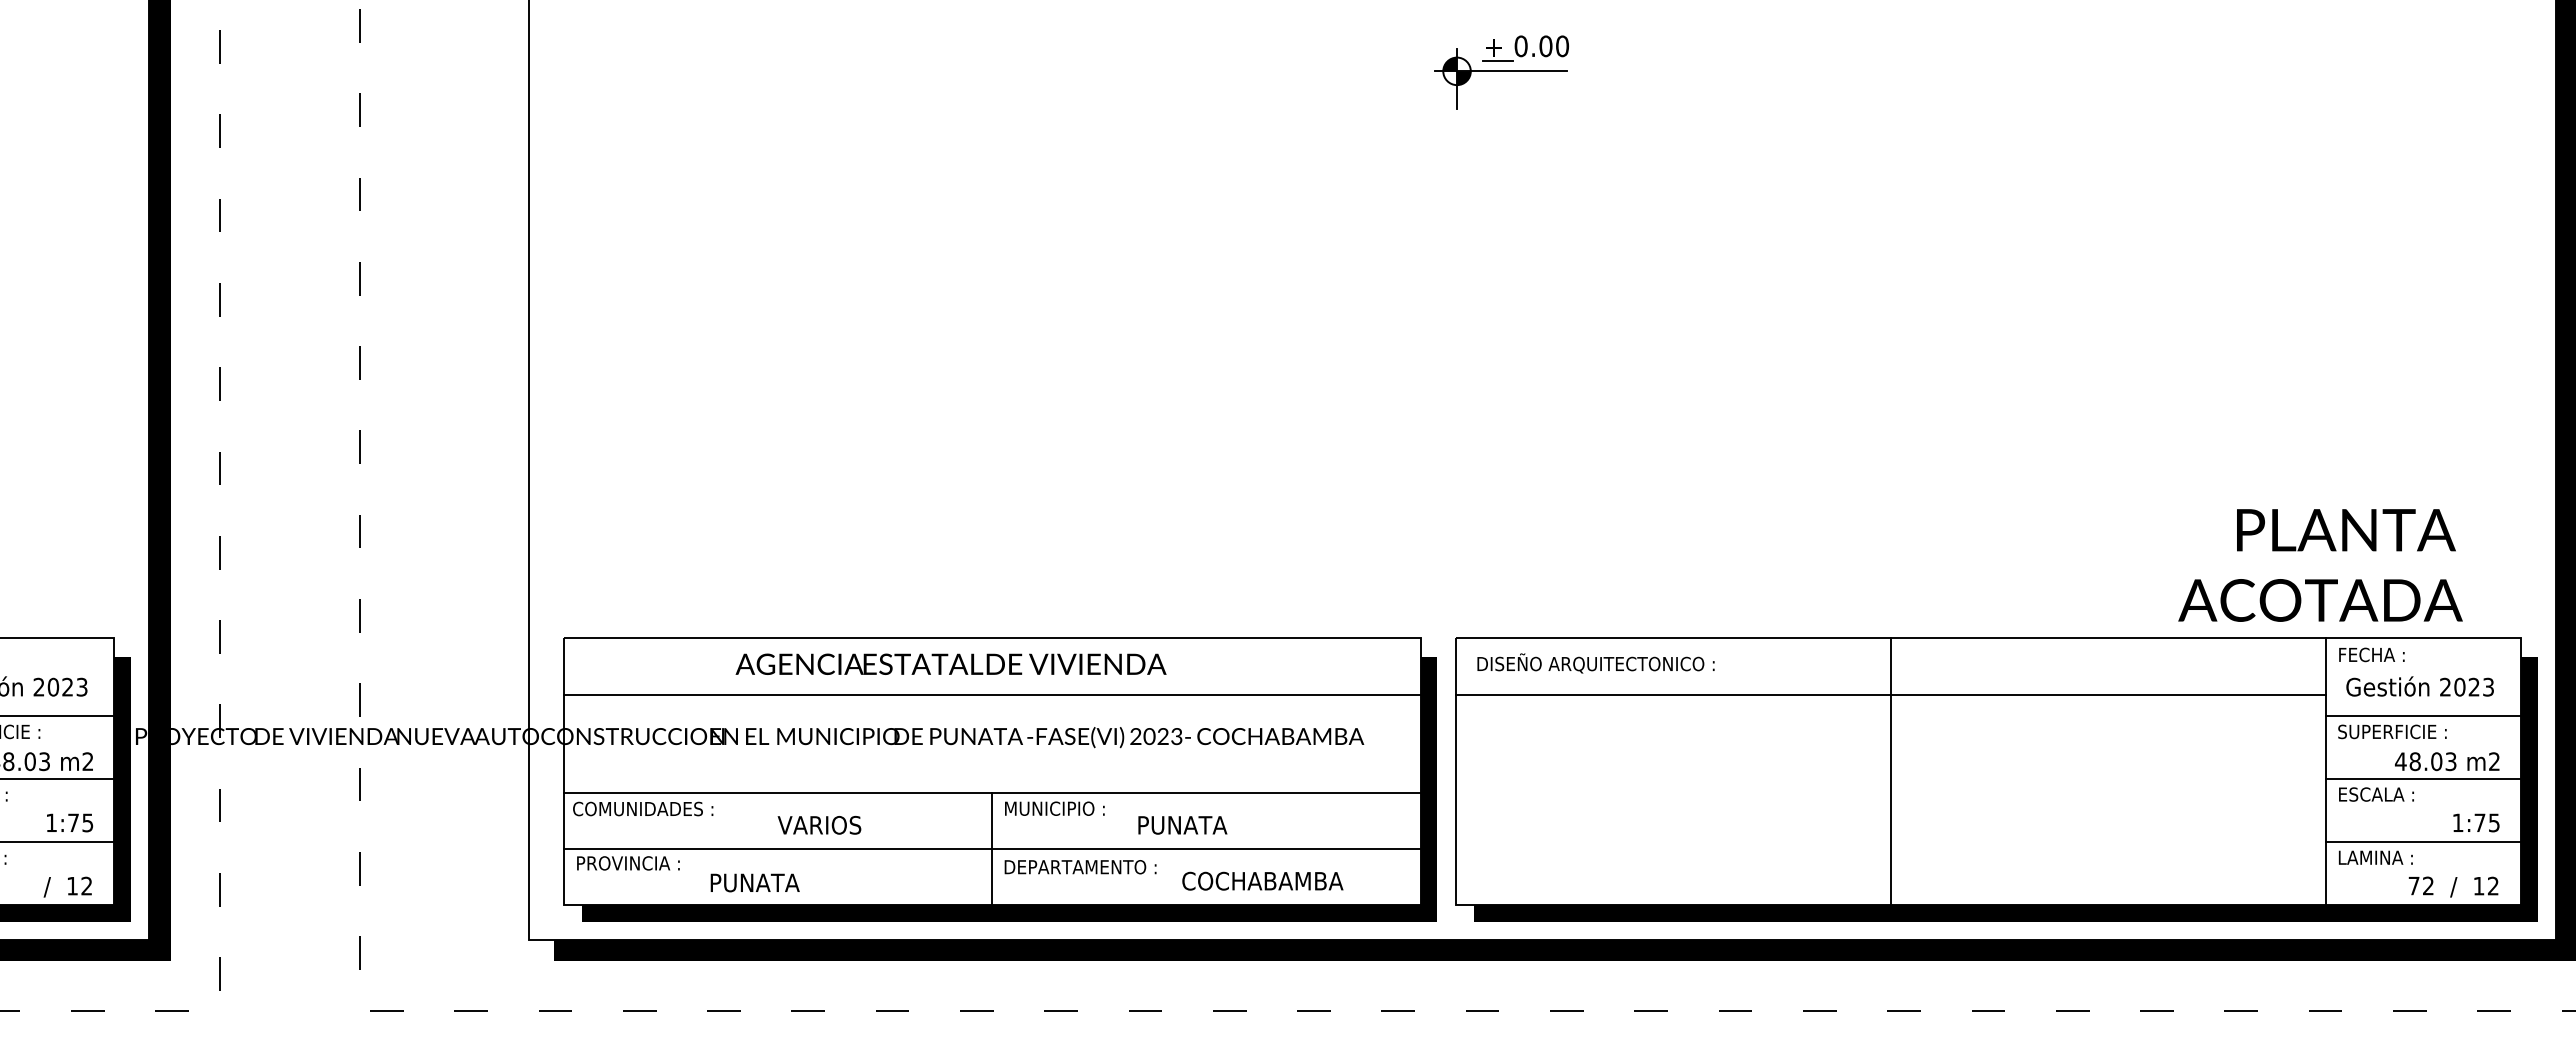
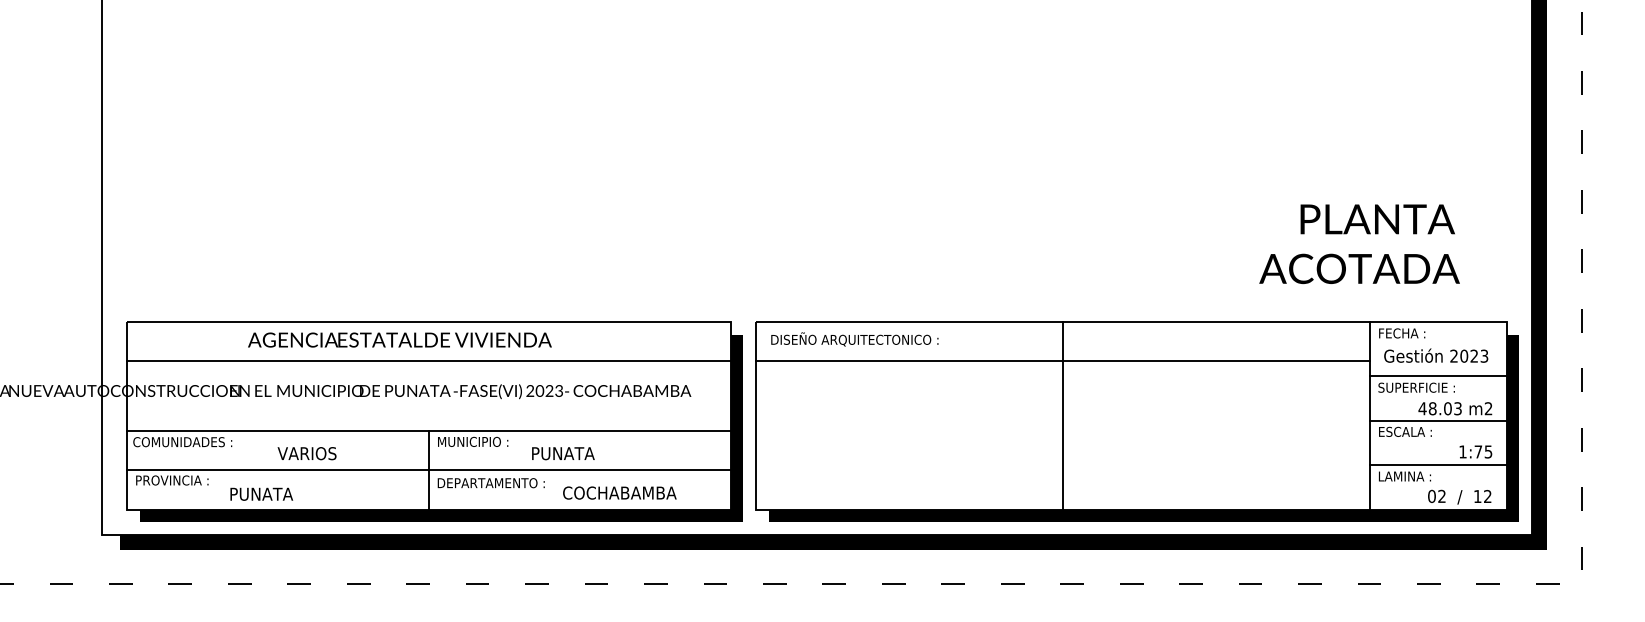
text: (2320, 565) -> (1359, 244), moved
text: (2413, 885) -> (1431, 496), 72 -> 02

